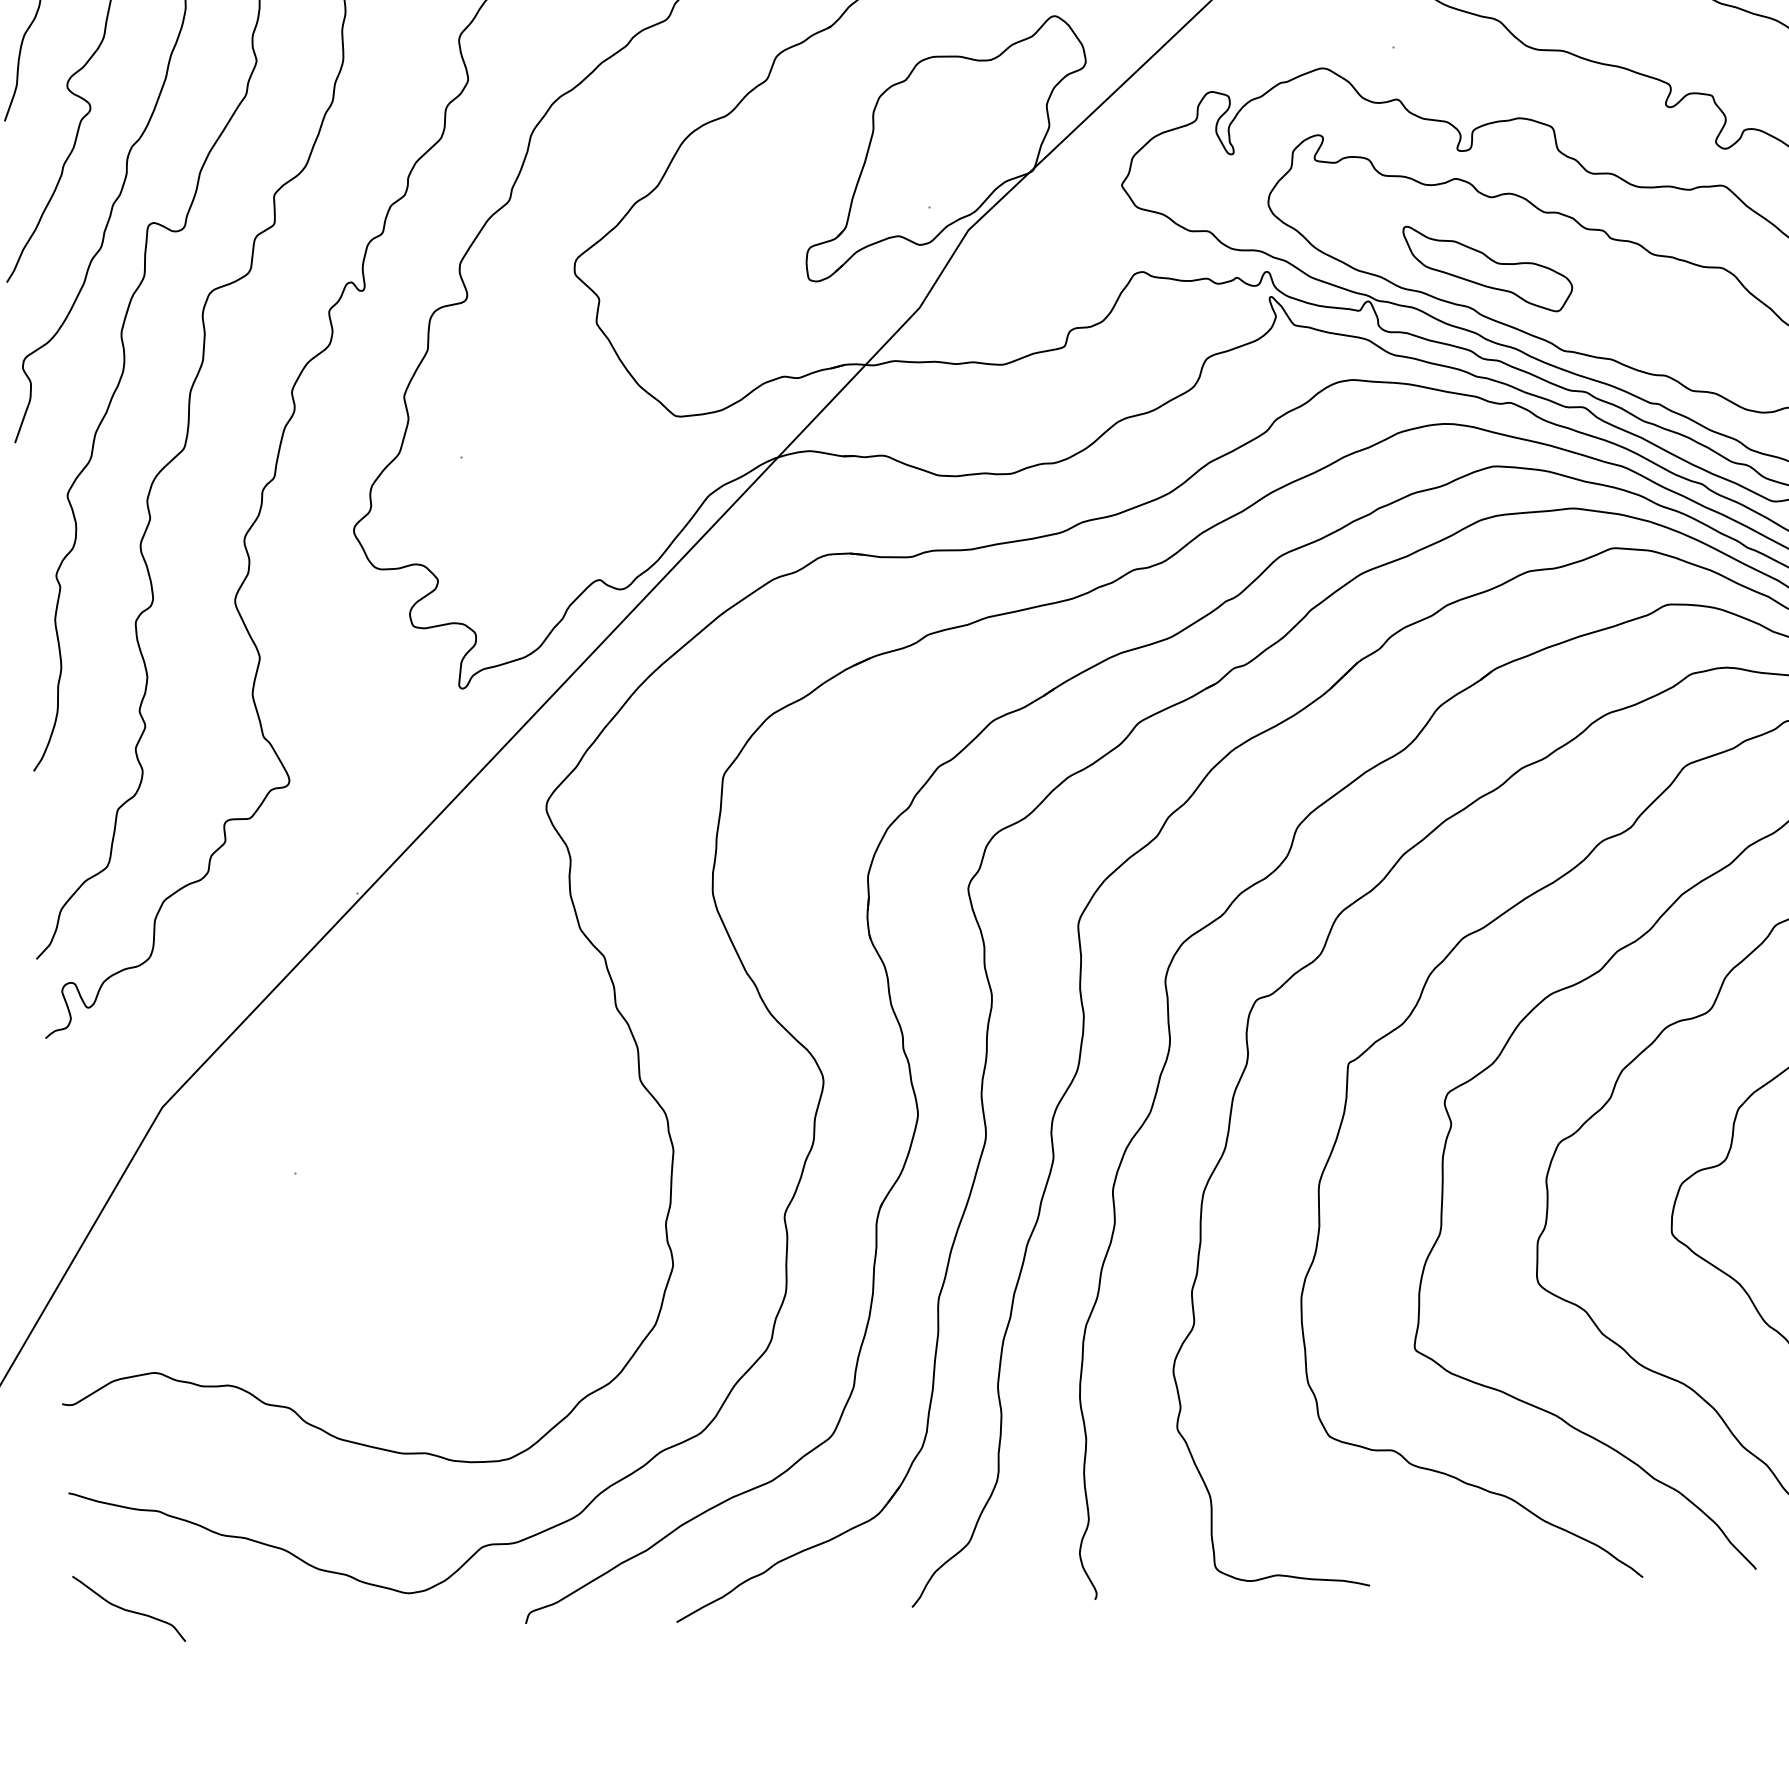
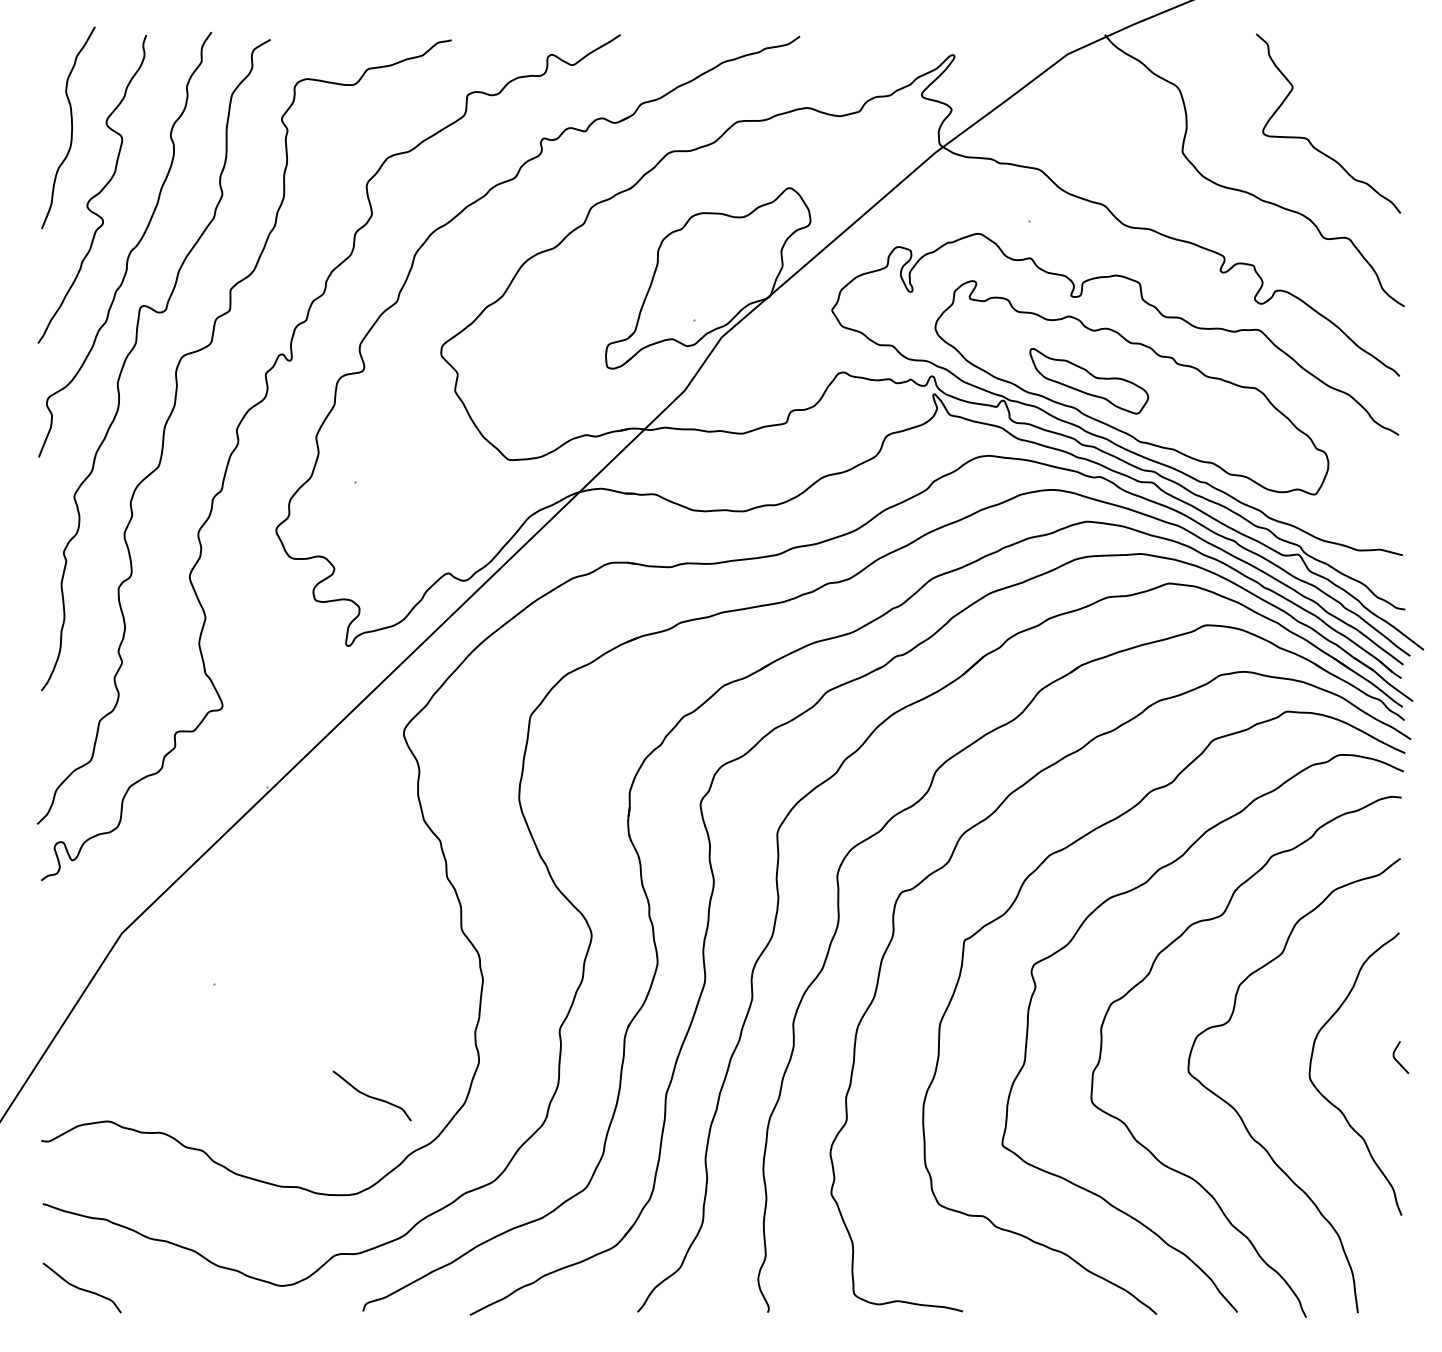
curve: (523, 1320) -> (371, 1096), added

